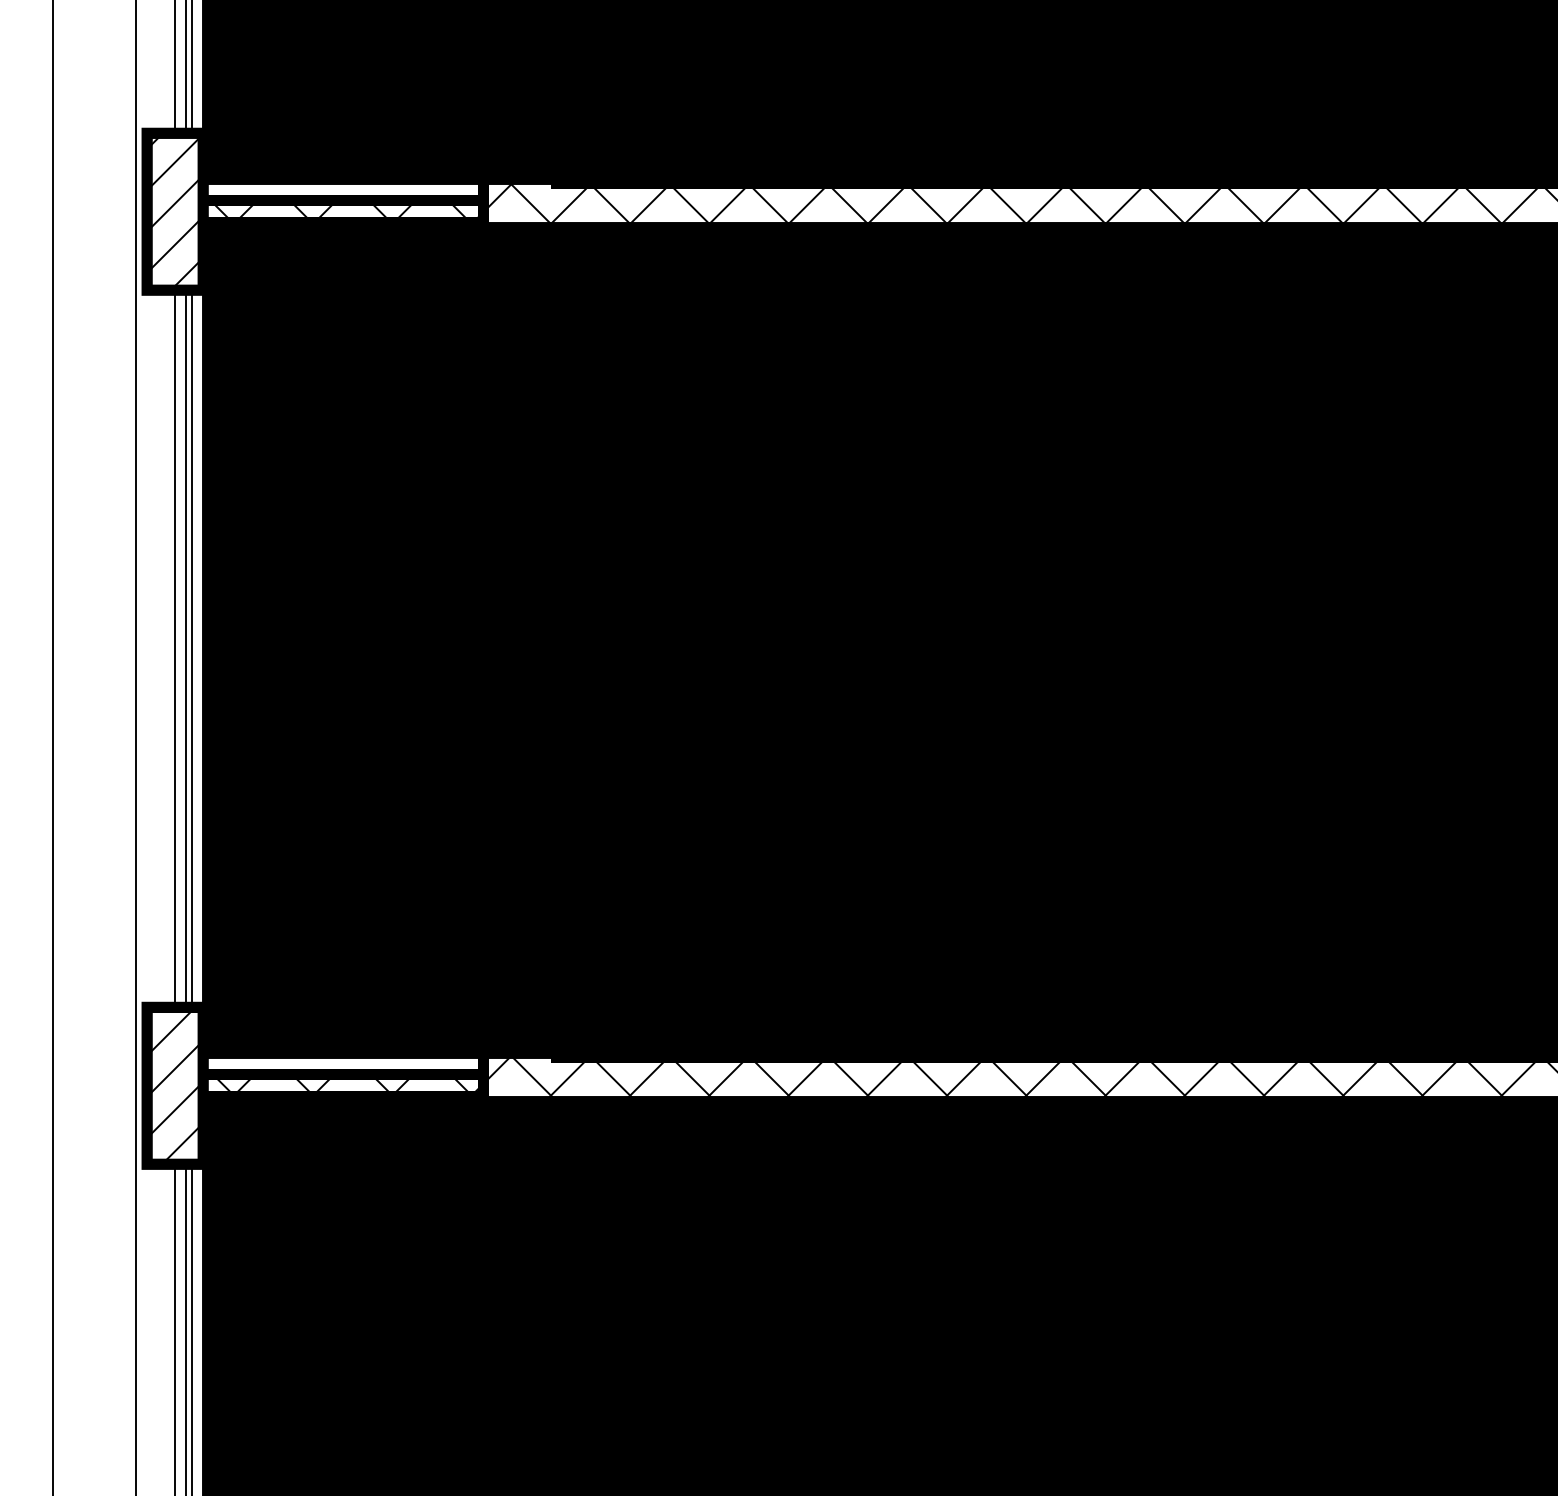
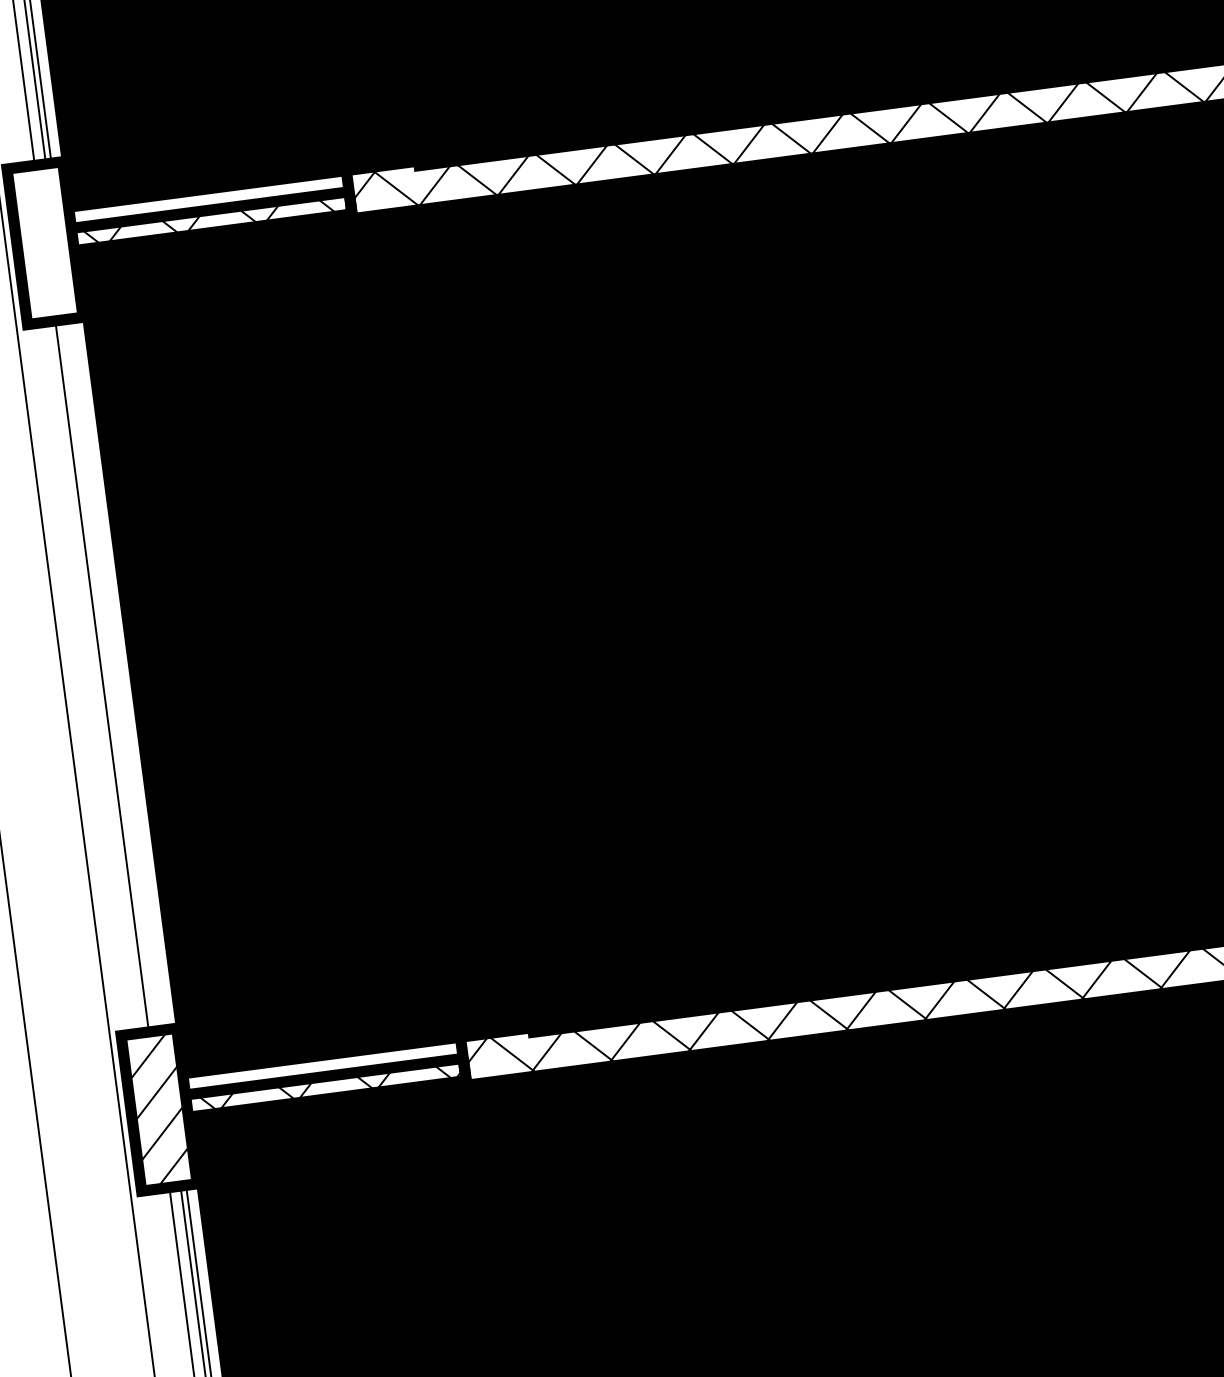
hatch: (175, 211) -> (45, 242), removed
line: (186, 648) -> (113, 674), removed
line: (191, 648) -> (118, 674), removed

